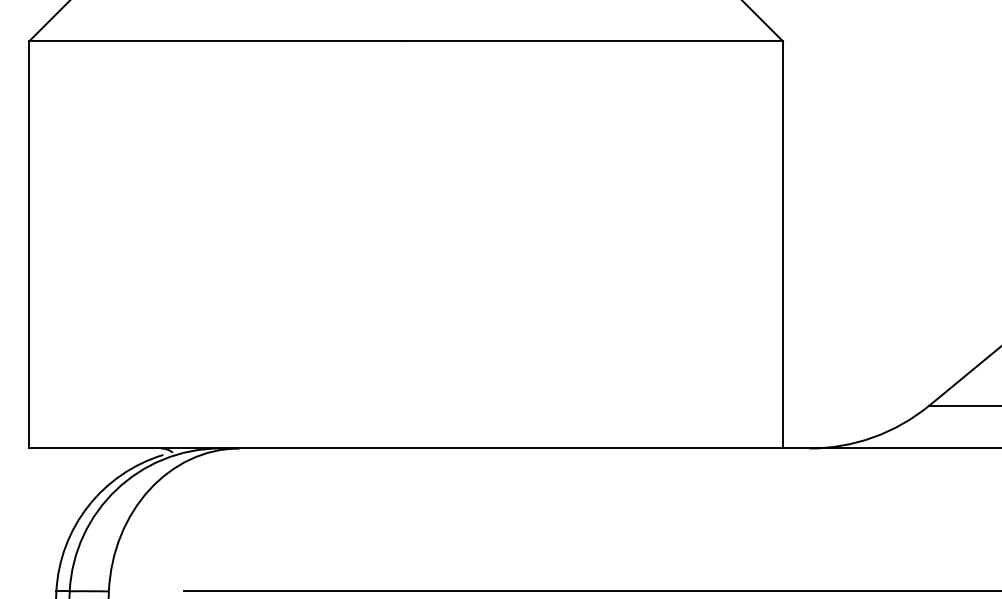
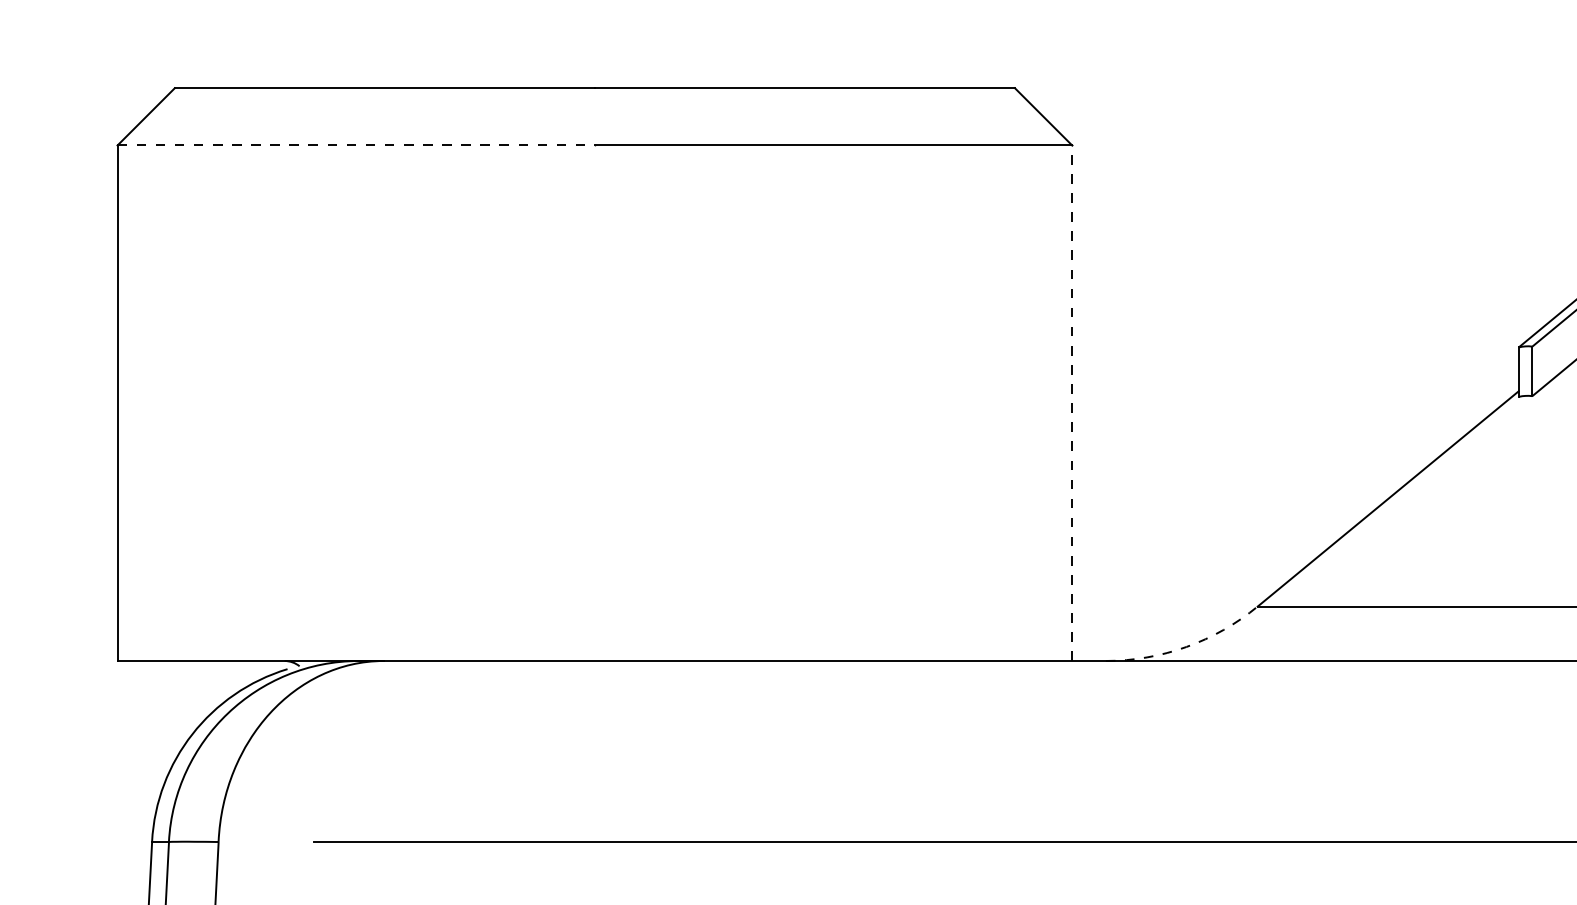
line: (217, 41) -> (356, 145), solid -> dashed
line: (783, 245) -> (1072, 403), solid -> dashed
arc: (873, 437) -> (1186, 646), solid -> dashed

